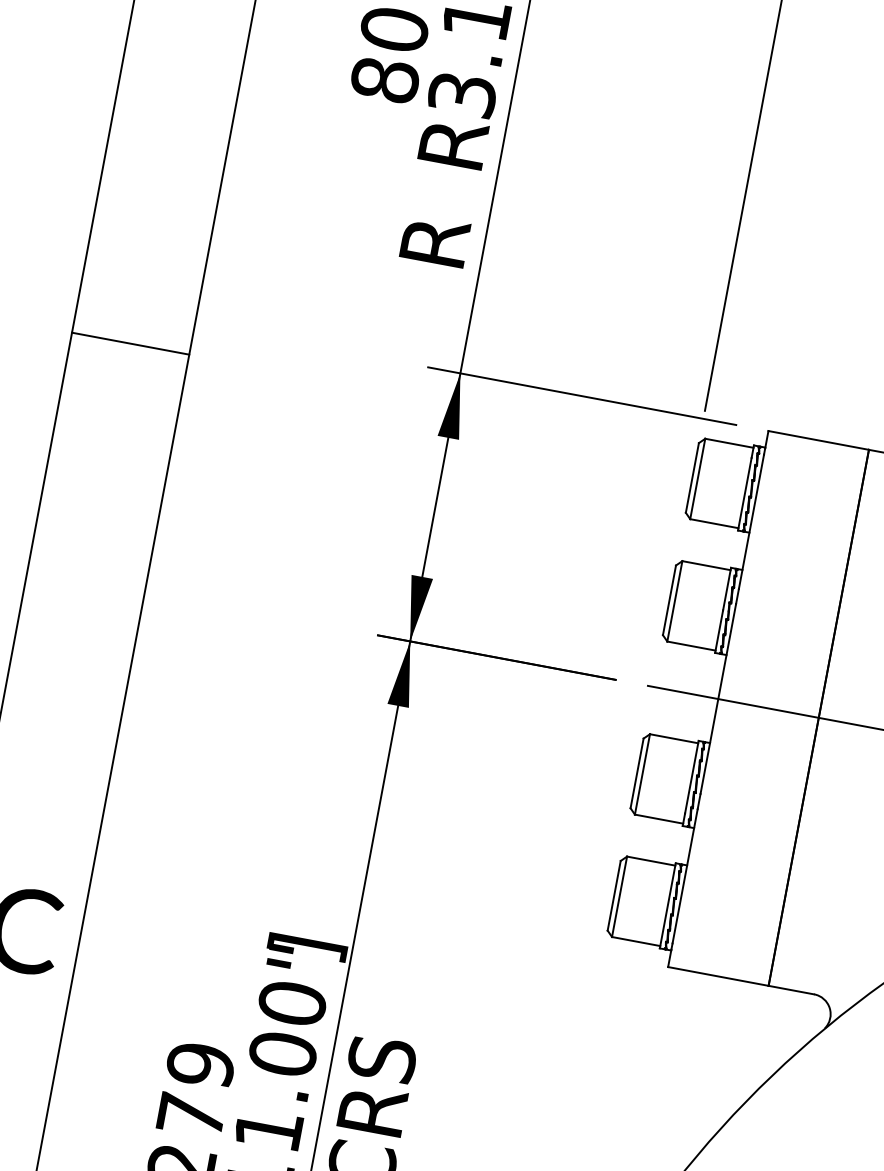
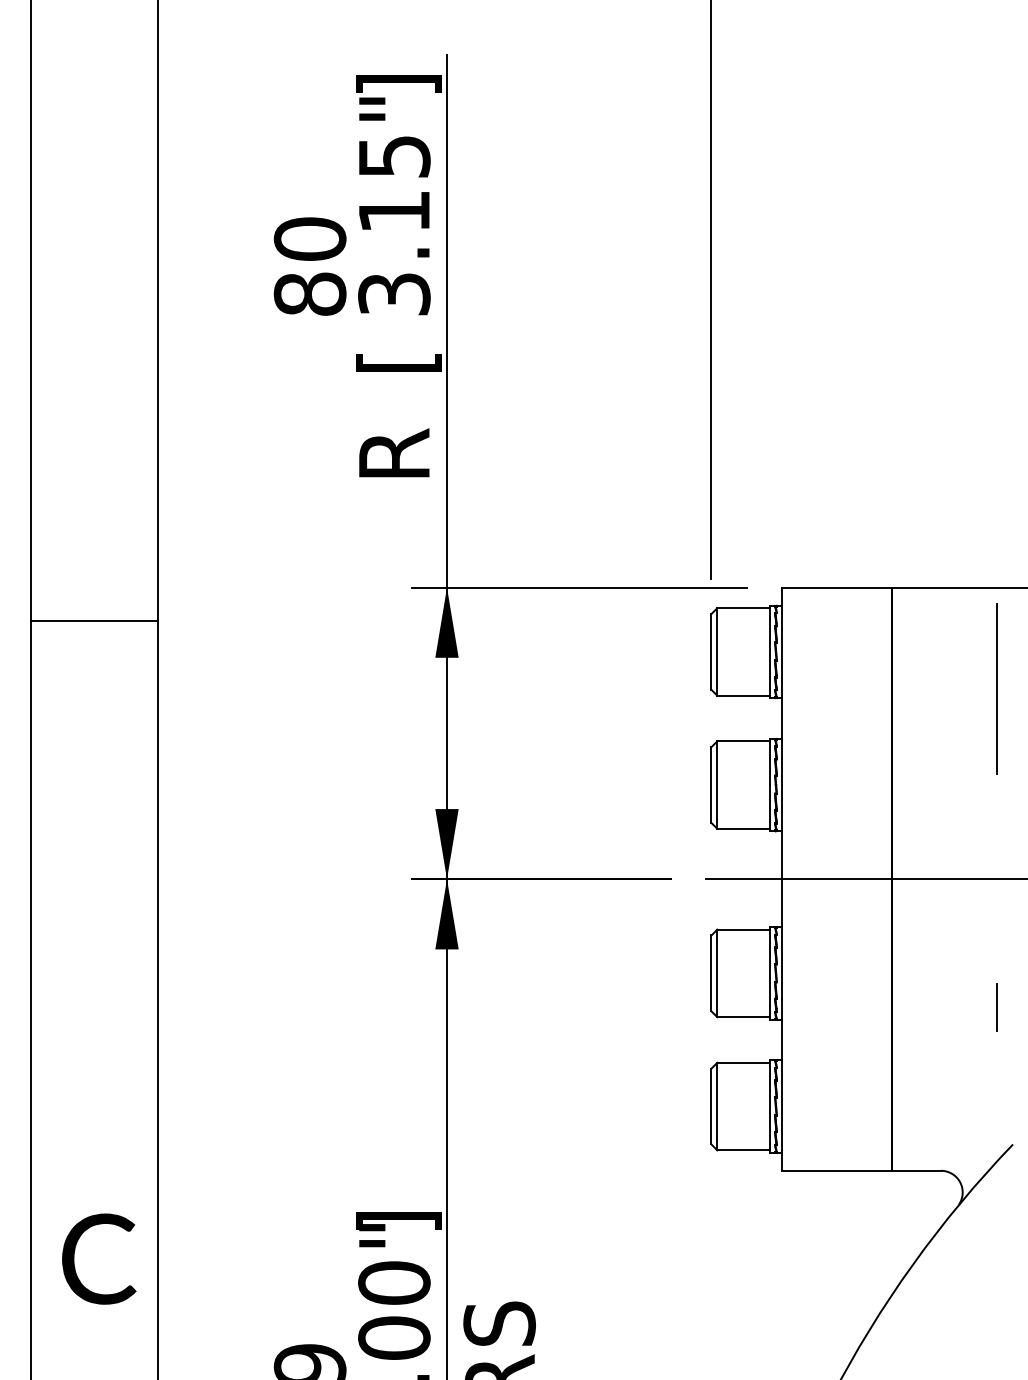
text: (457, 143) -> (398, 346), R -> [

